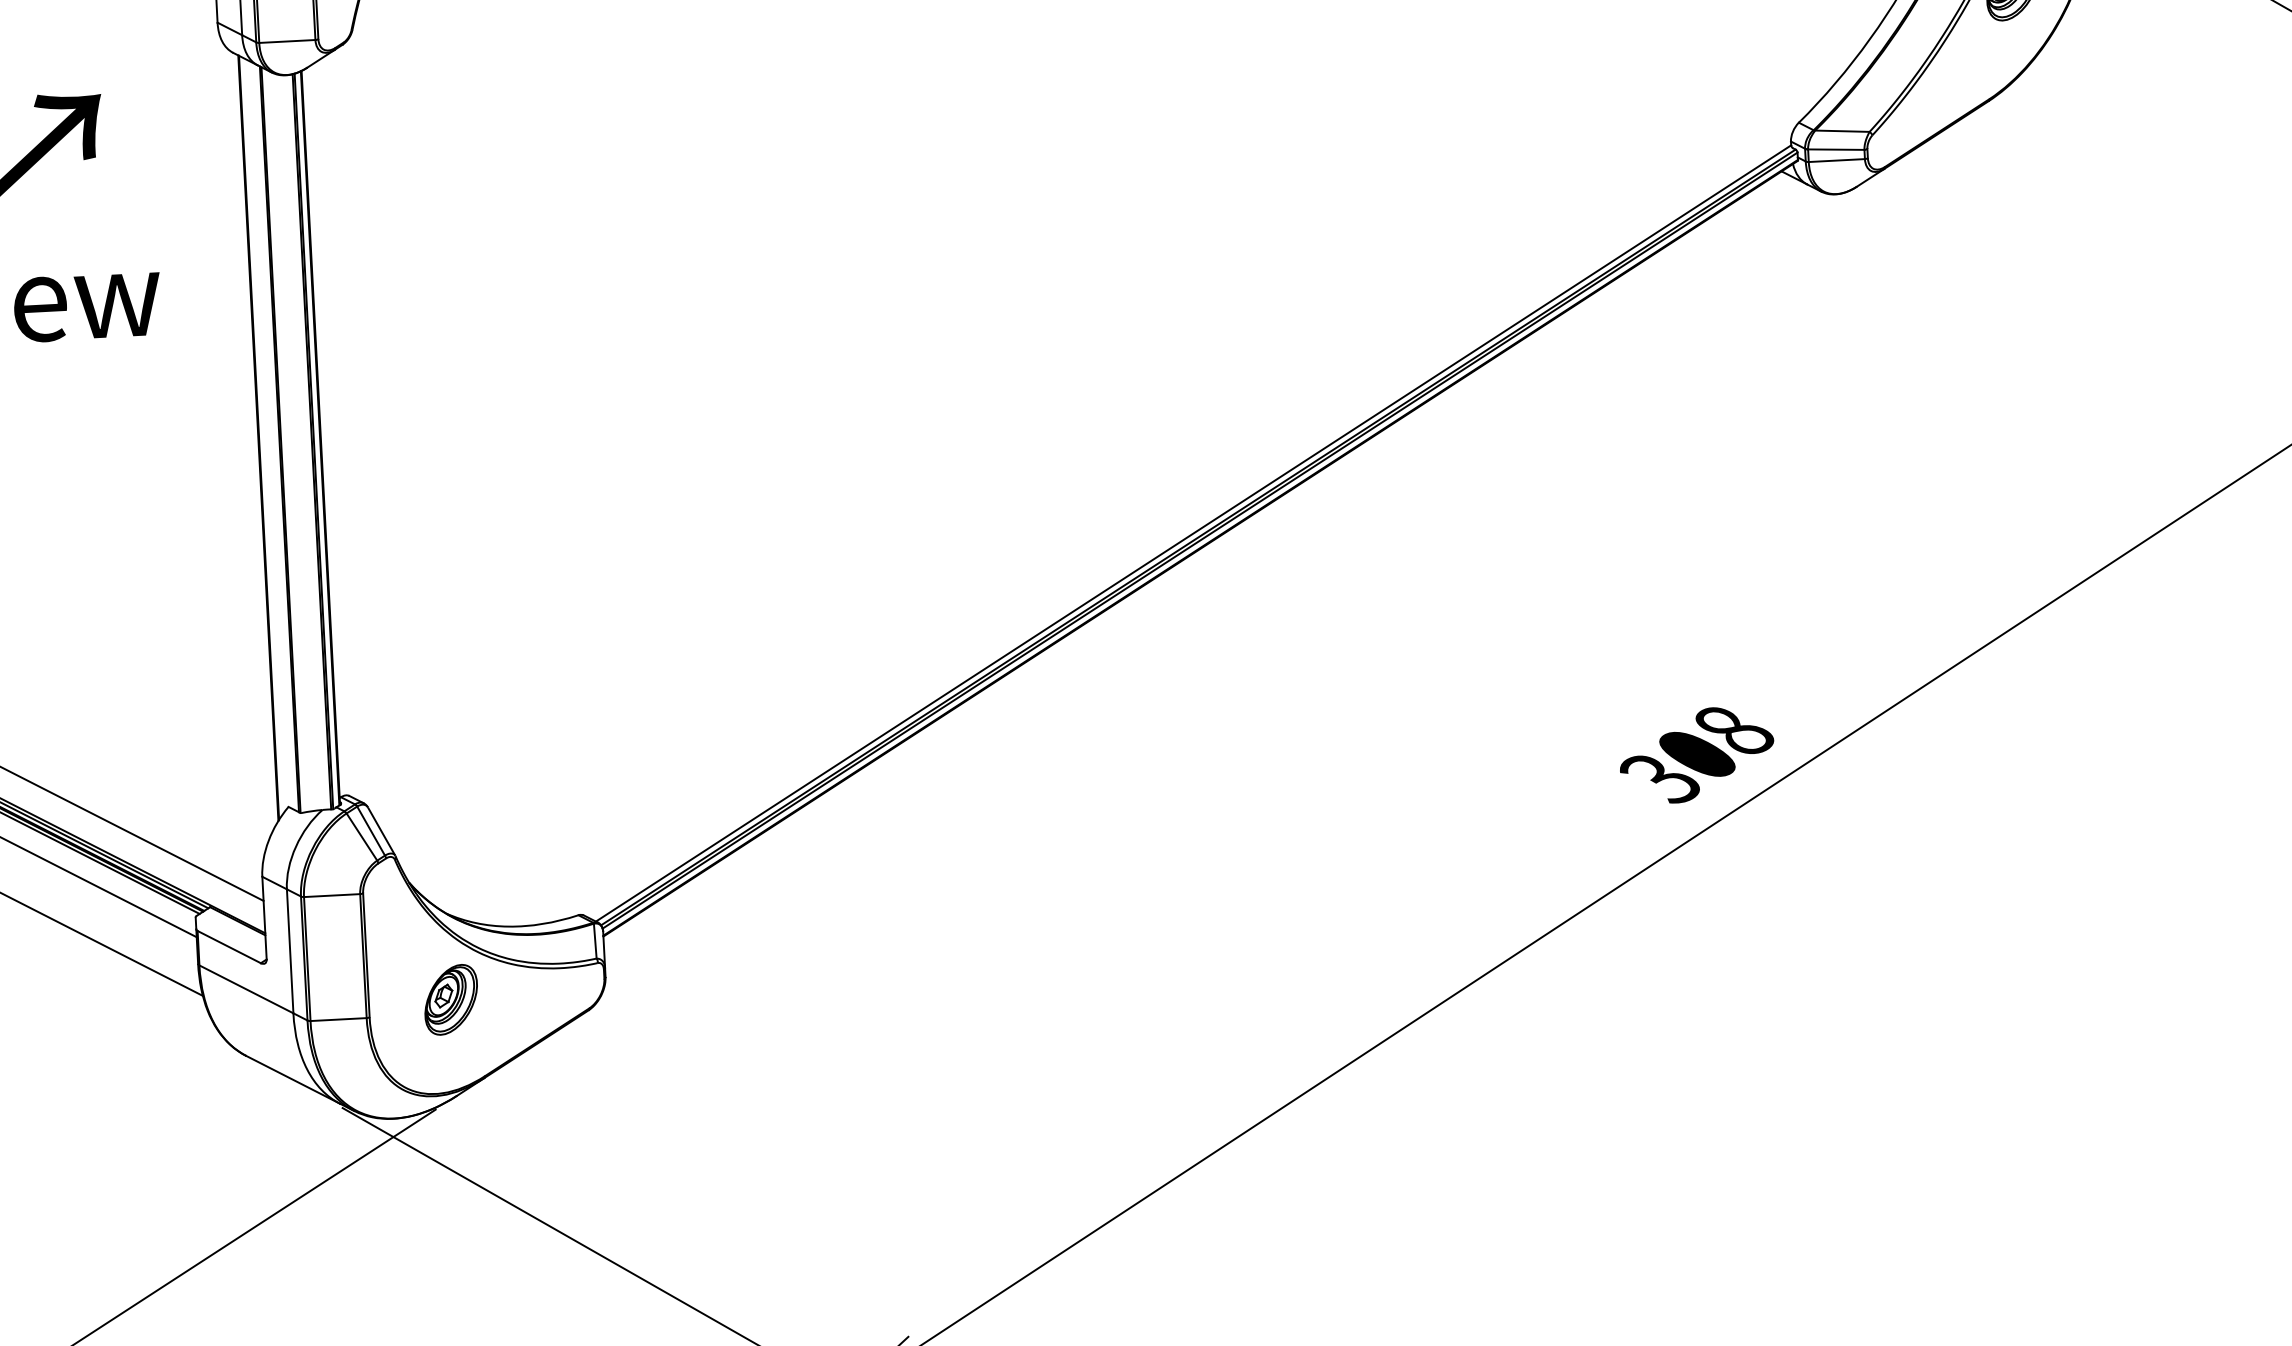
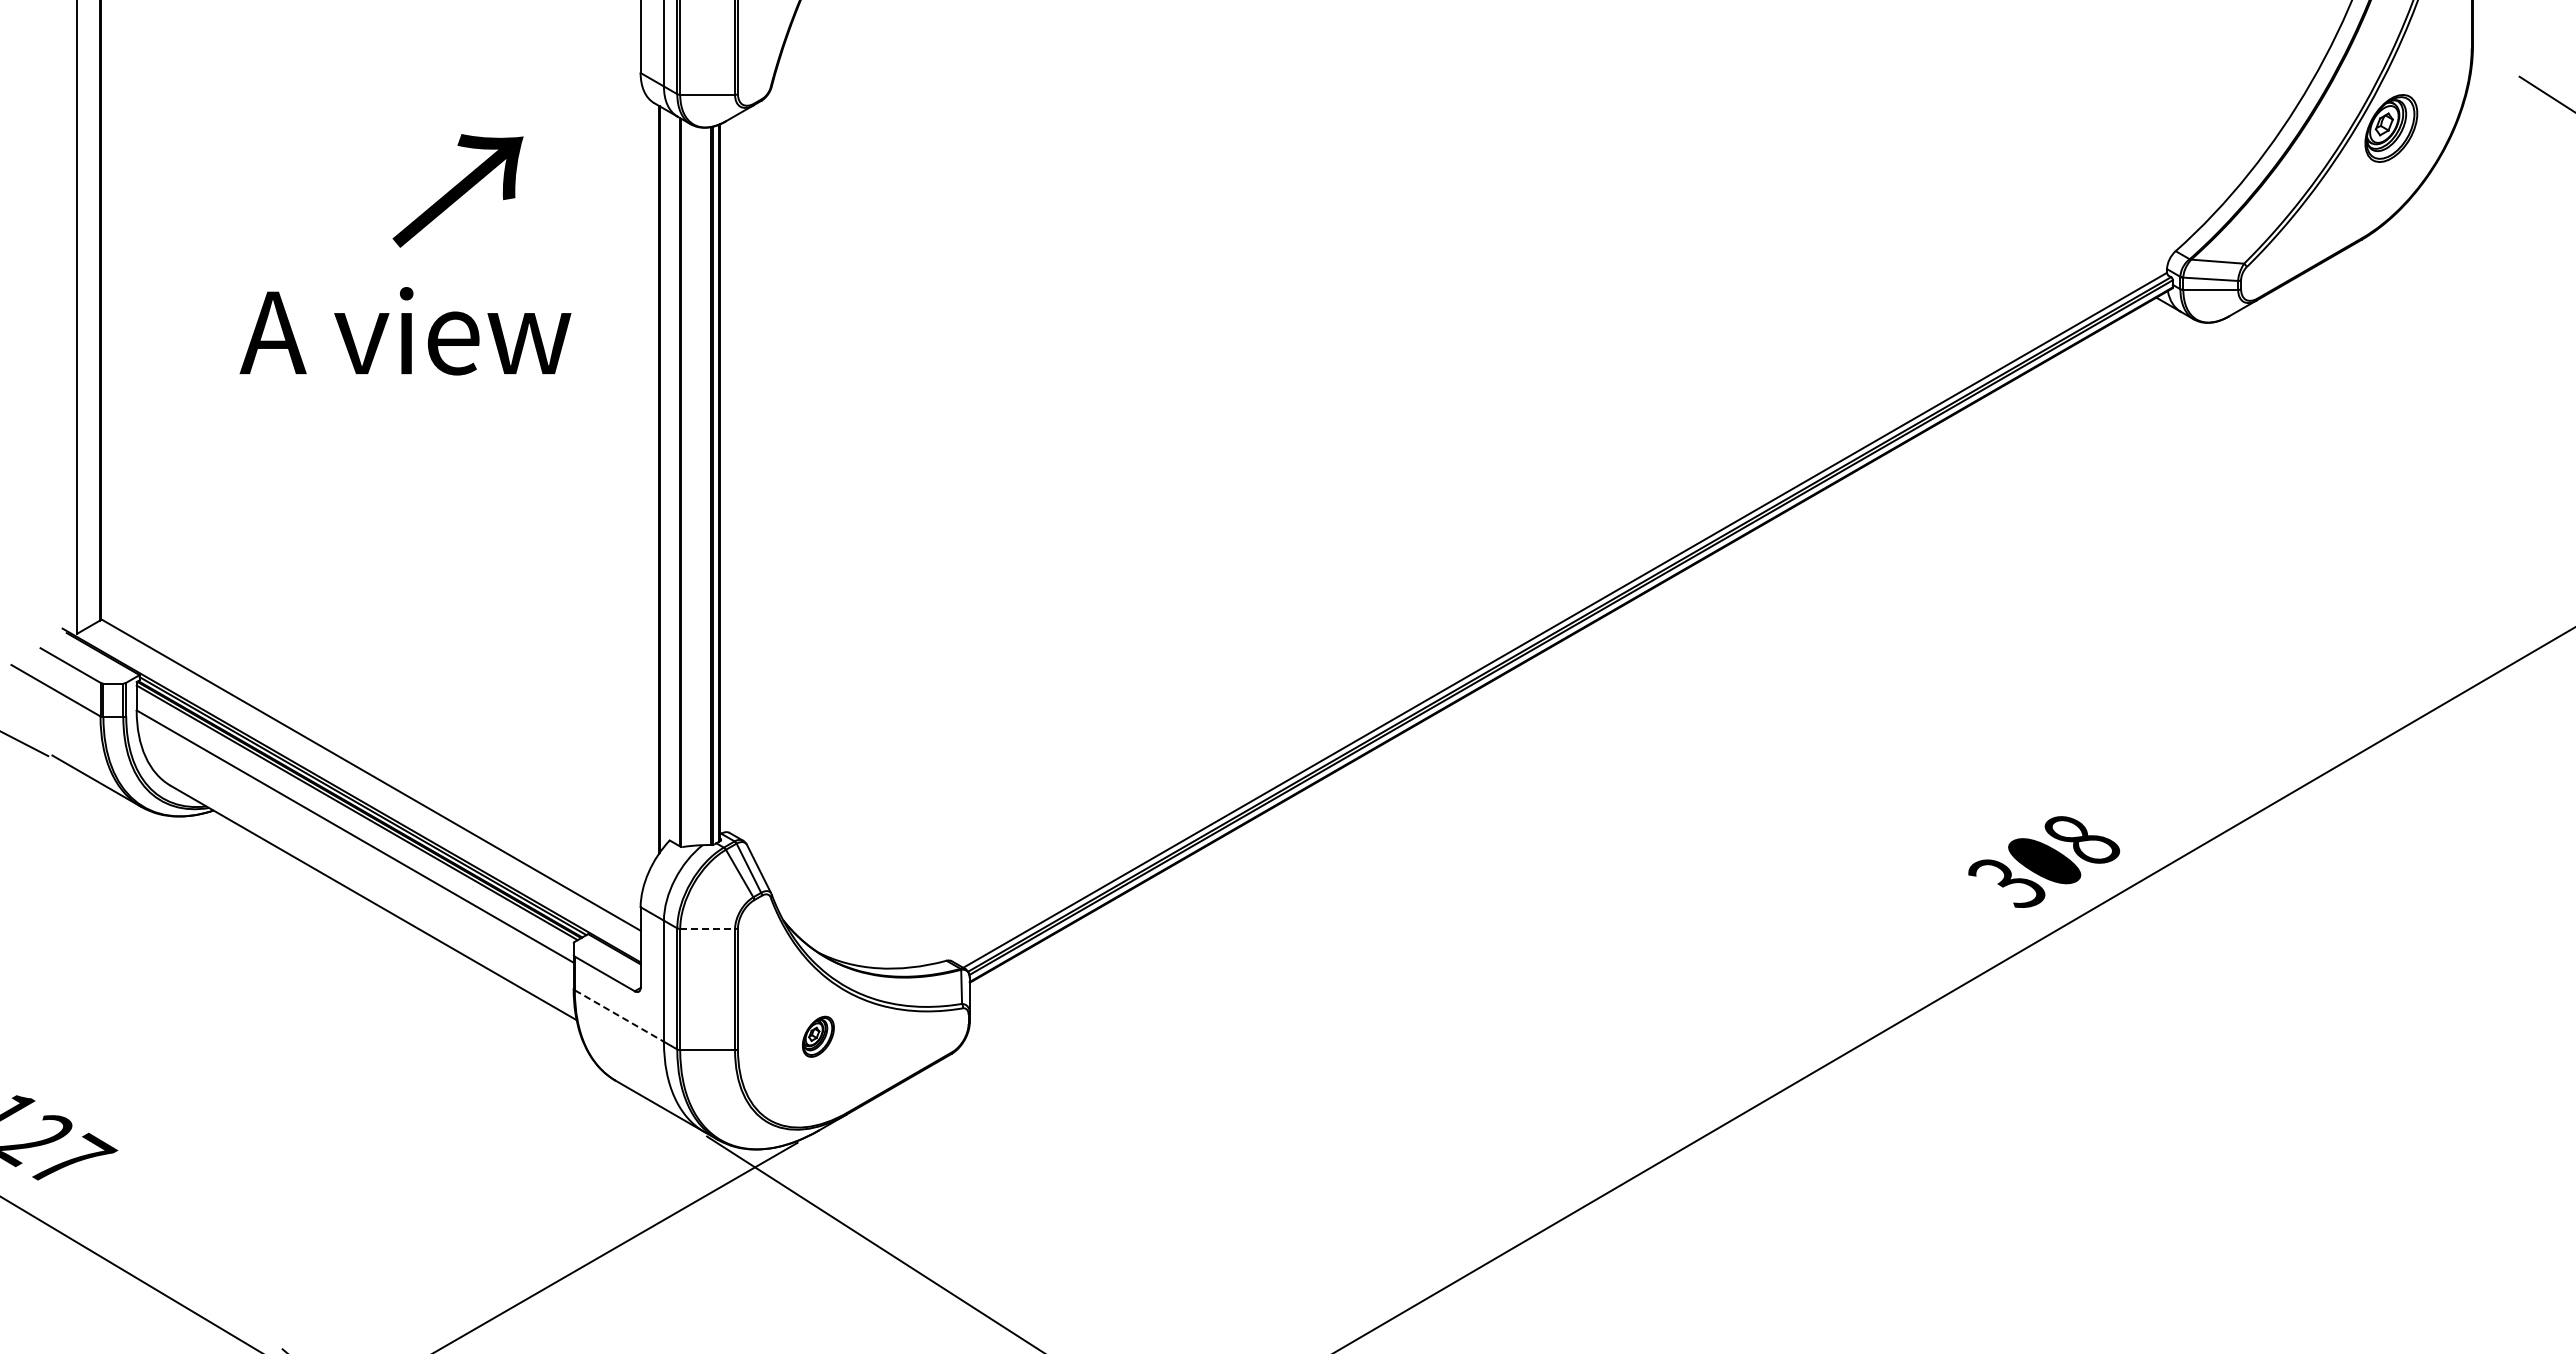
line: (333, 895) -> (708, 929), solid -> dashed
line: (246, 989) -> (619, 1016), solid -> dashed
part: (451, 999) -> (818, 1036), size x0.6

